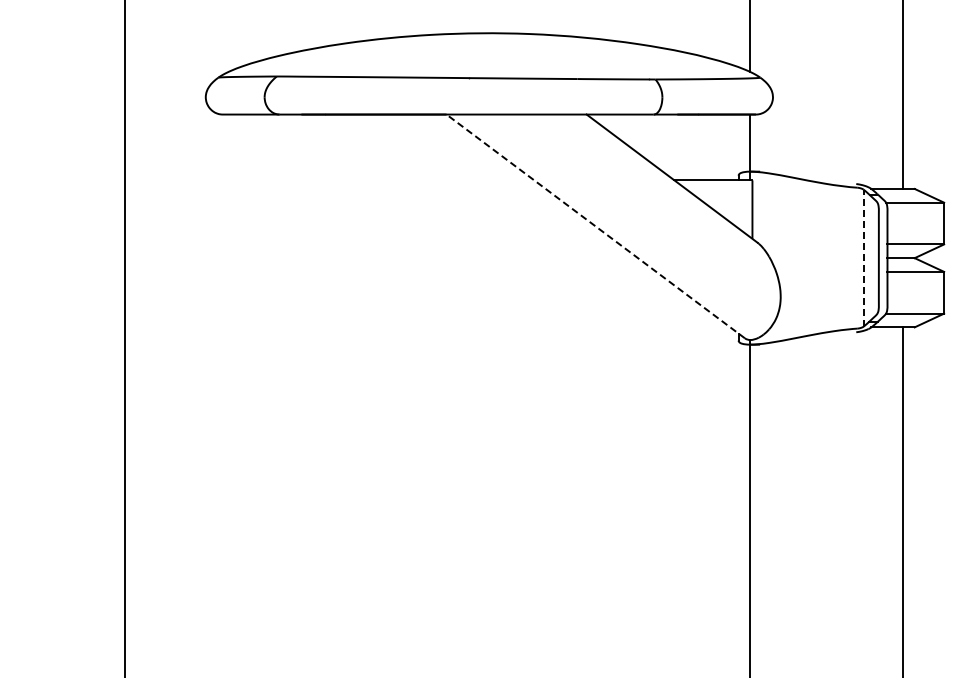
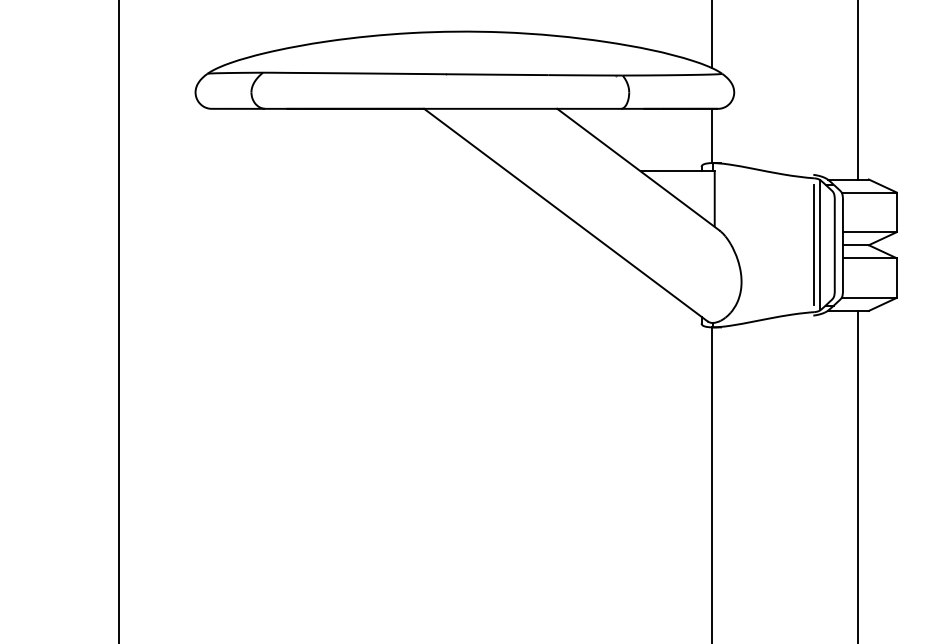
line: (595, 226) -> (565, 215), dashed -> solid
line: (857, 257) -> (814, 244), added
line: (863, 257) -> (820, 244), dashed -> solid

